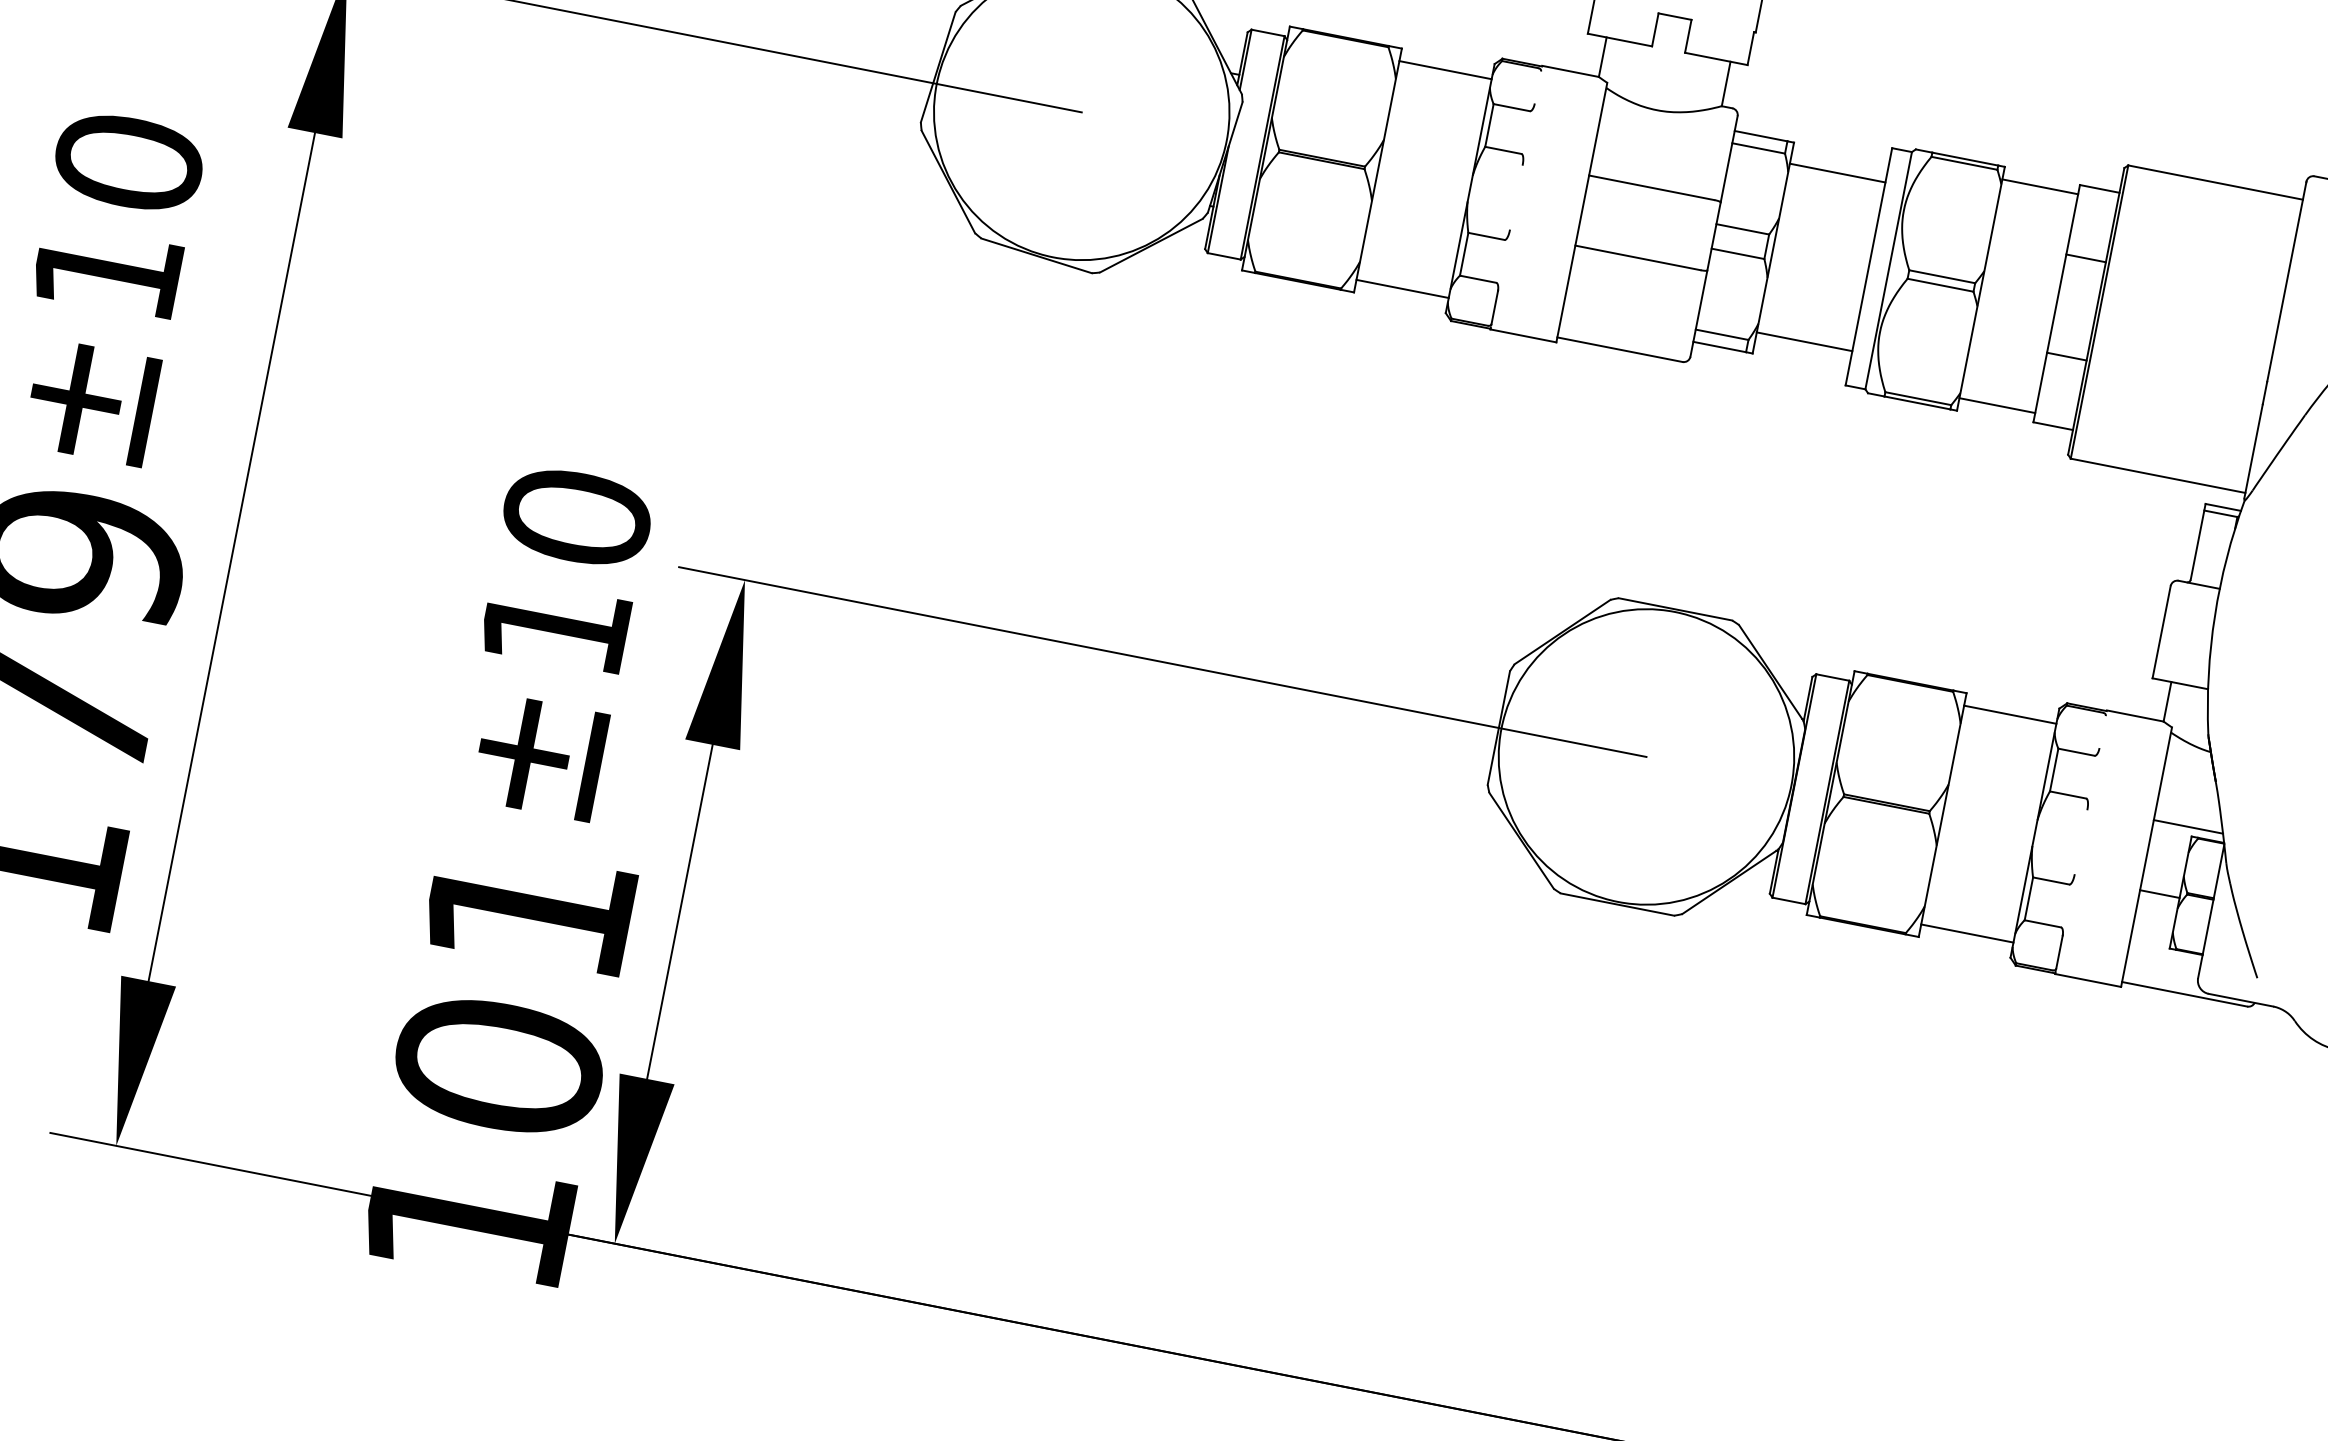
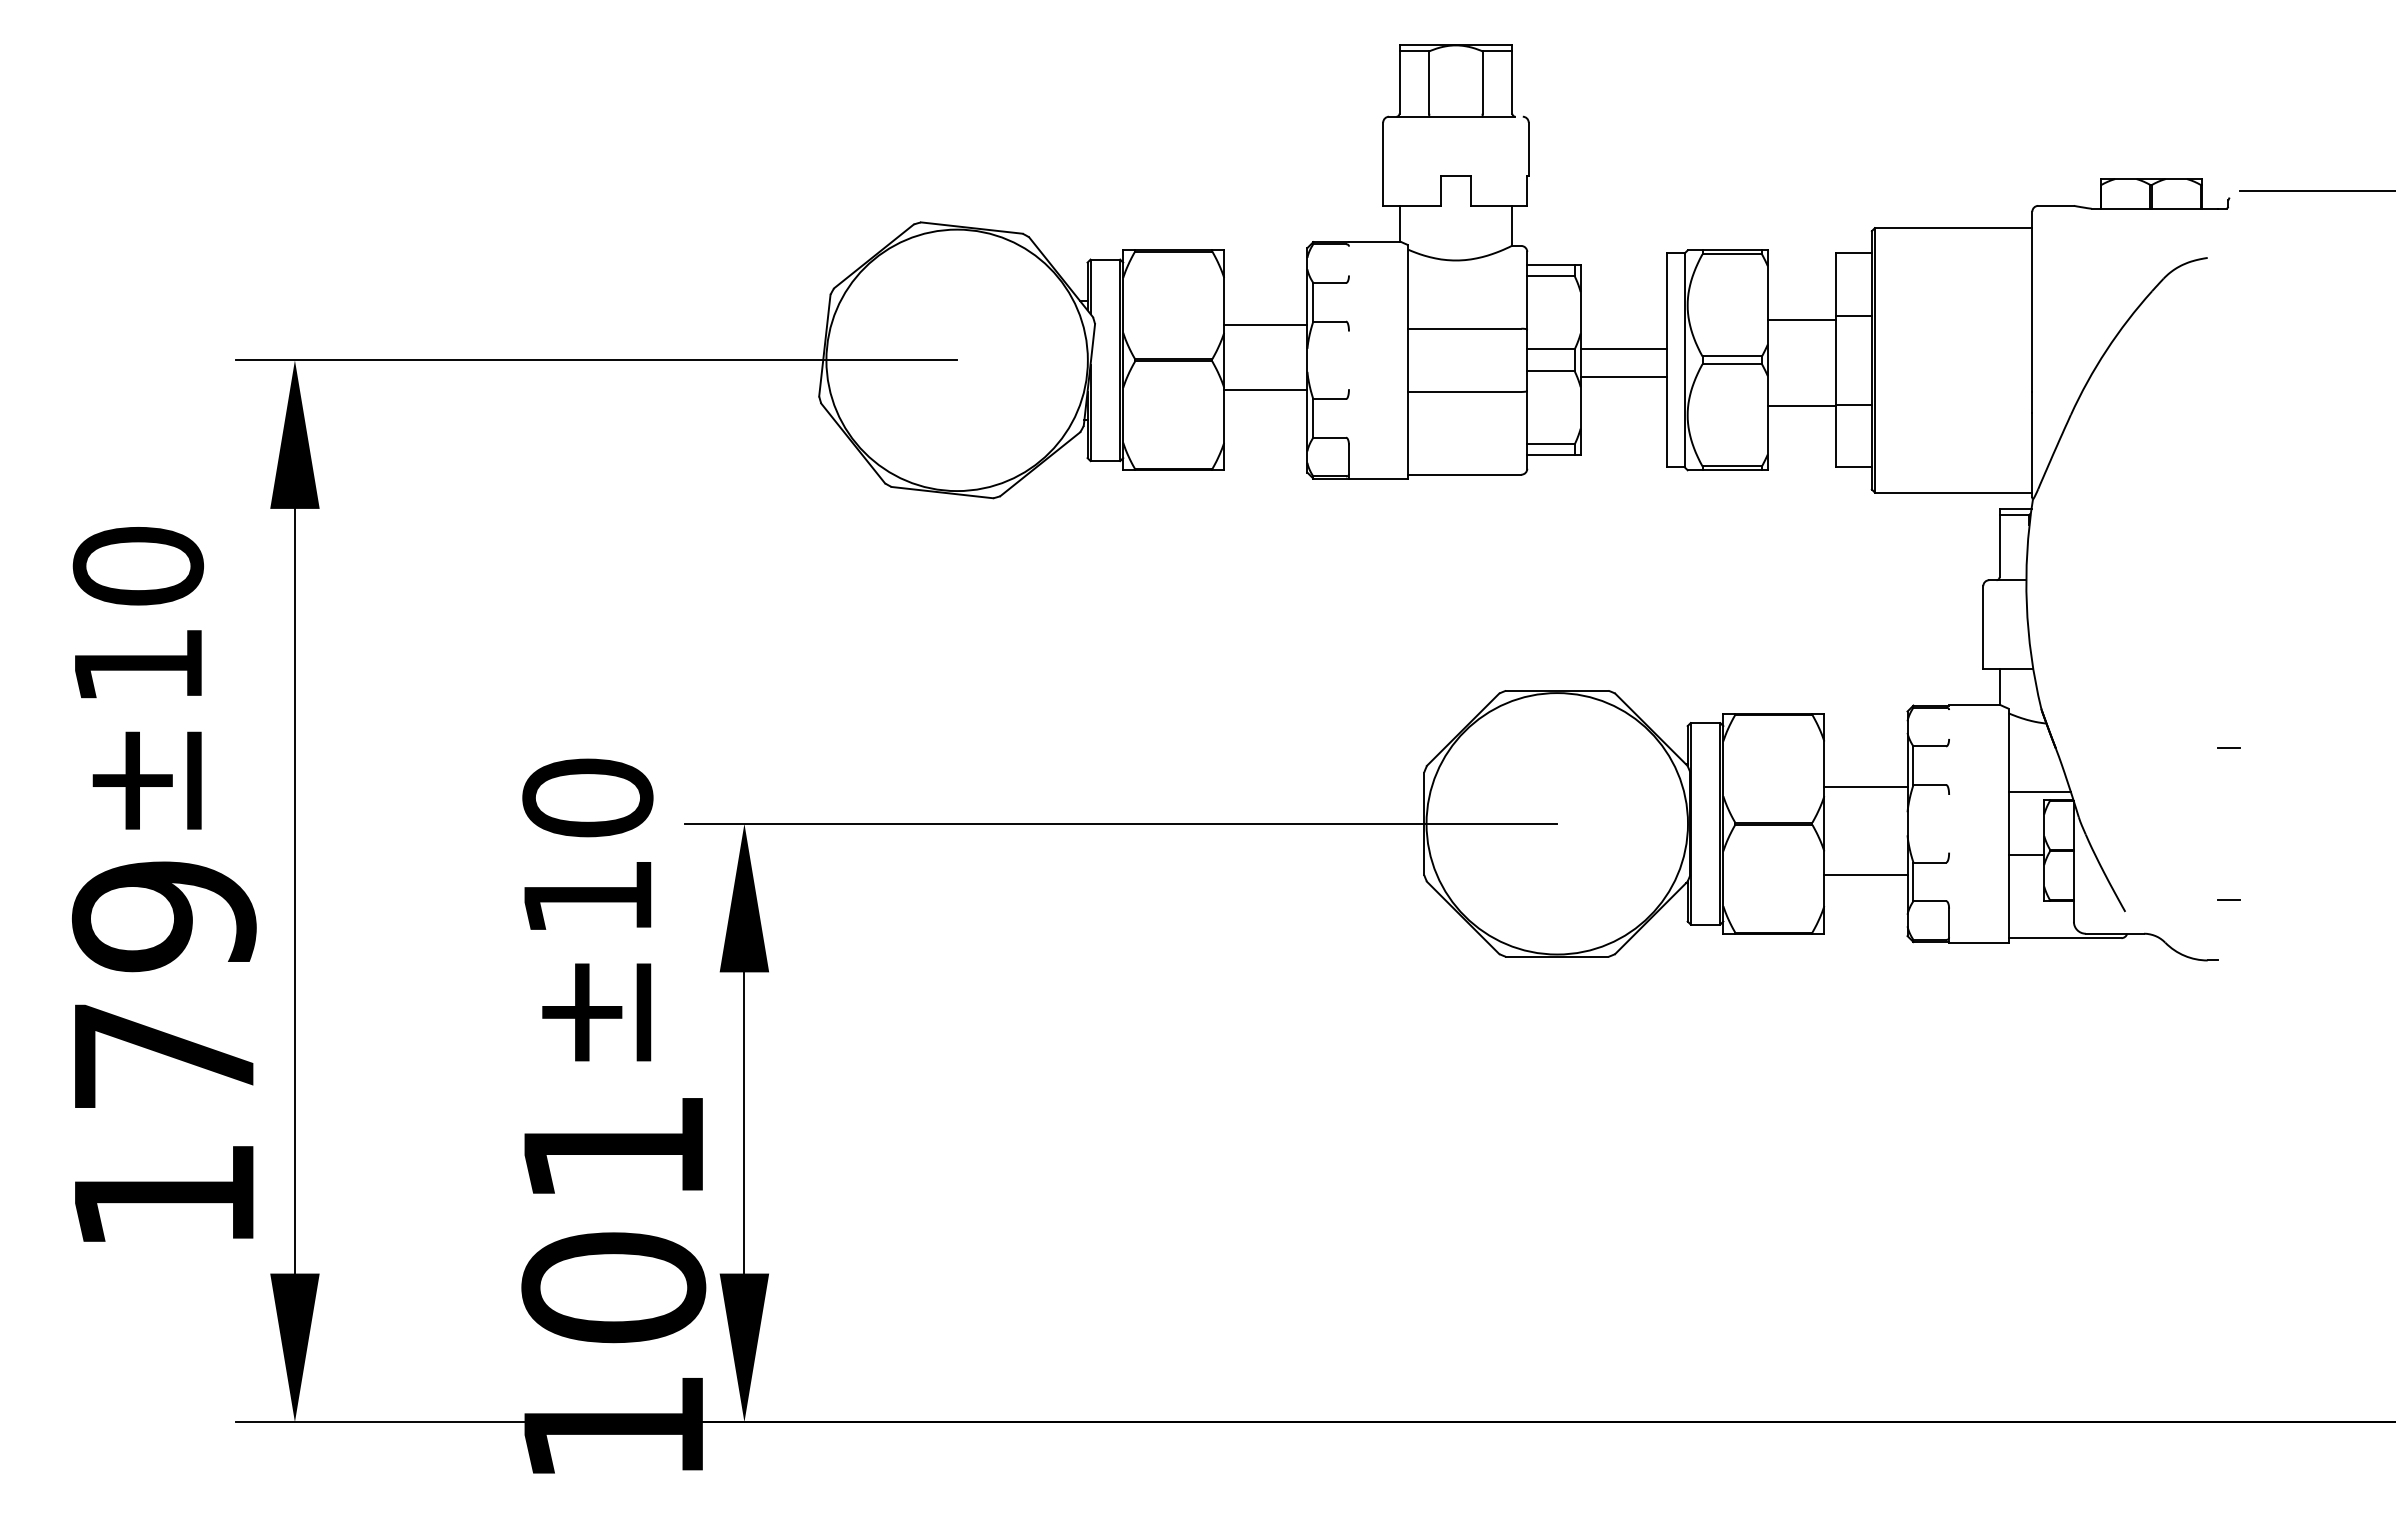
line: (1445, 69) -> (1265, 324), moved
line: (1837, 173) -> (1623, 349), moved
line: (2039, 186) -> (1801, 319), moved
line: (1402, 288) -> (1265, 389), moved
line: (1804, 341) -> (1623, 377), moved
line: (1996, 404) -> (1801, 405), moved
line: (2009, 714) -> (1865, 787), moved
line: (1966, 933) -> (1865, 875), moved

